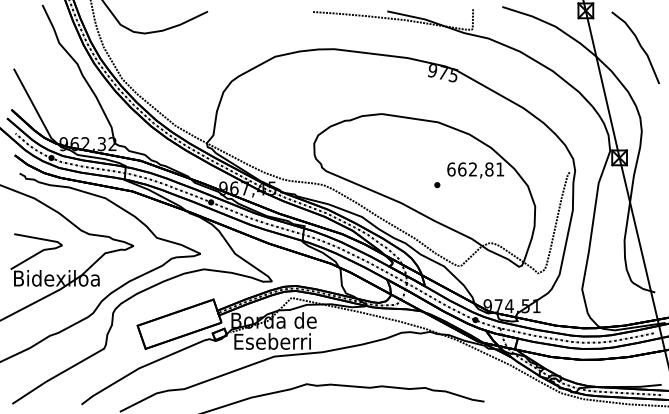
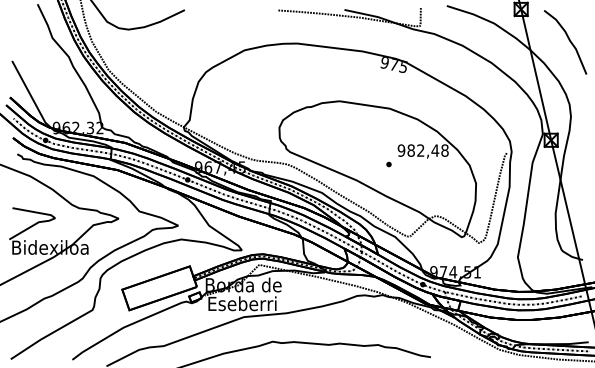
text: (474, 169) -> (422, 150), 662,81 -> 982,48

